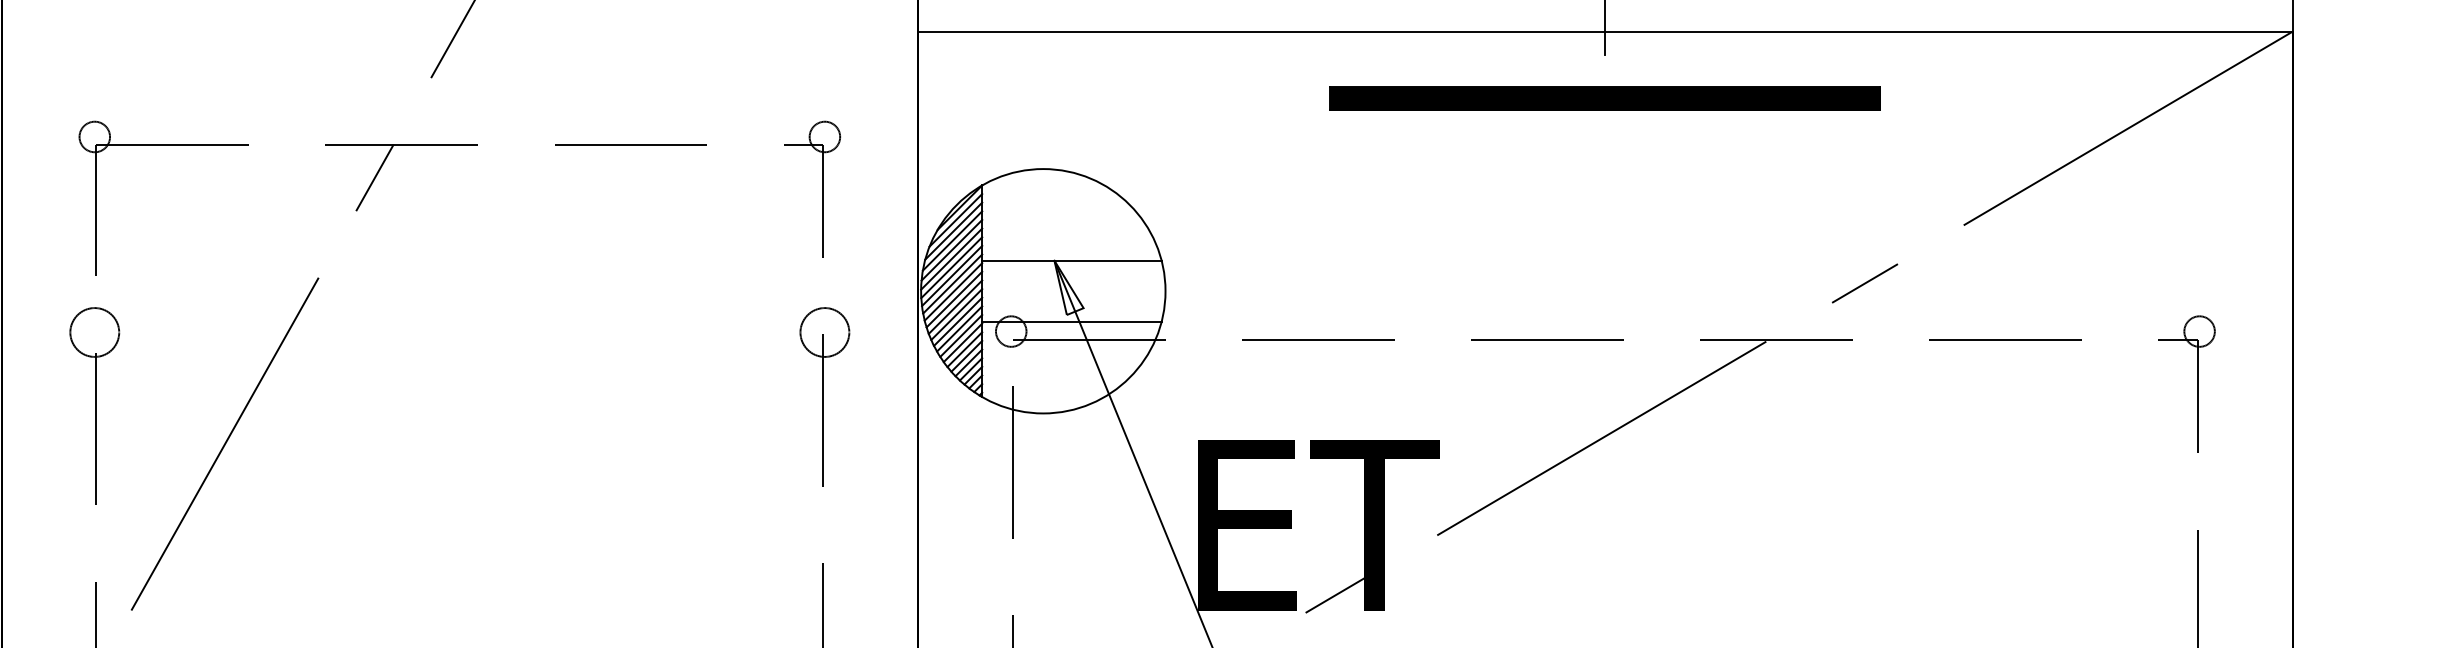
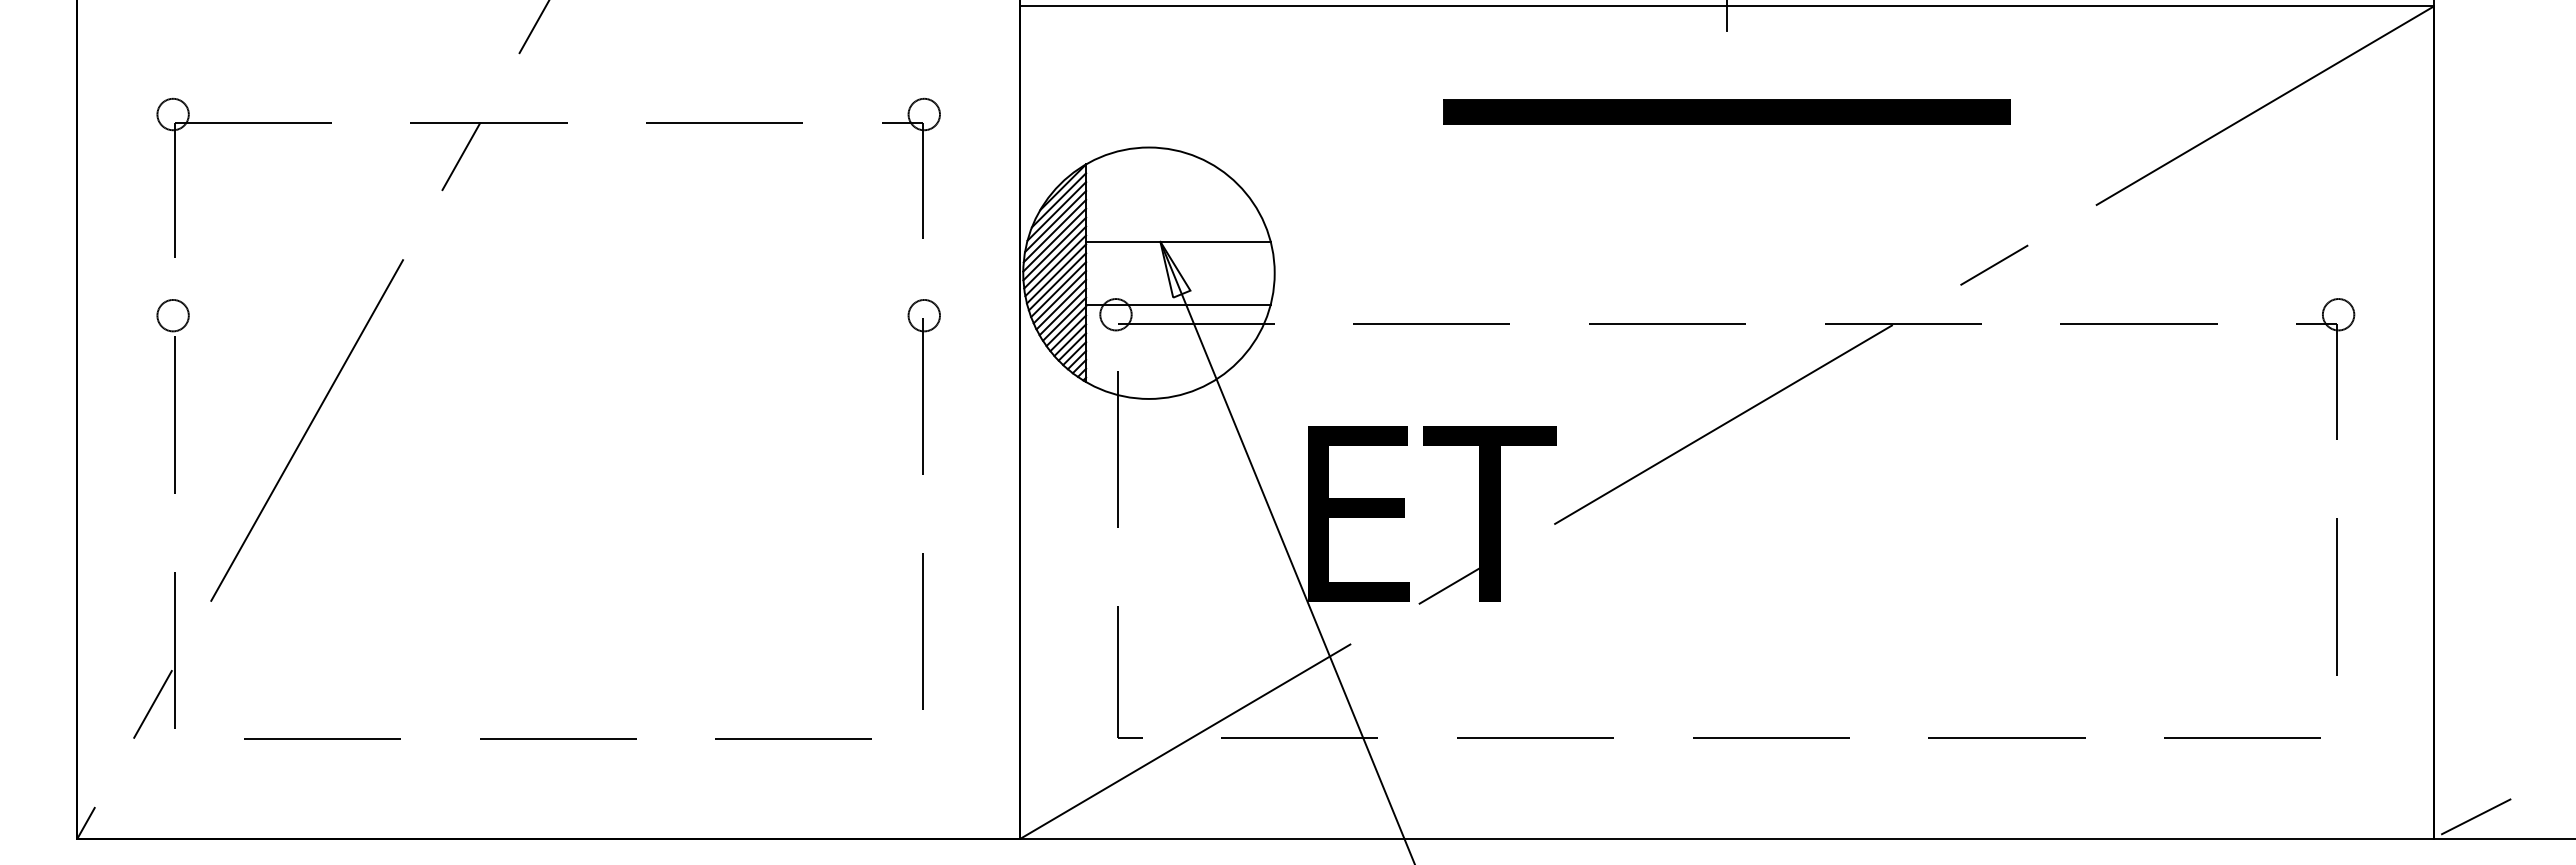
part: (1604, 98) -> (1726, 111), moved
circle: (94, 332) -> (172, 315), size x0.62
circle: (825, 332) -> (924, 315), size x0.62

